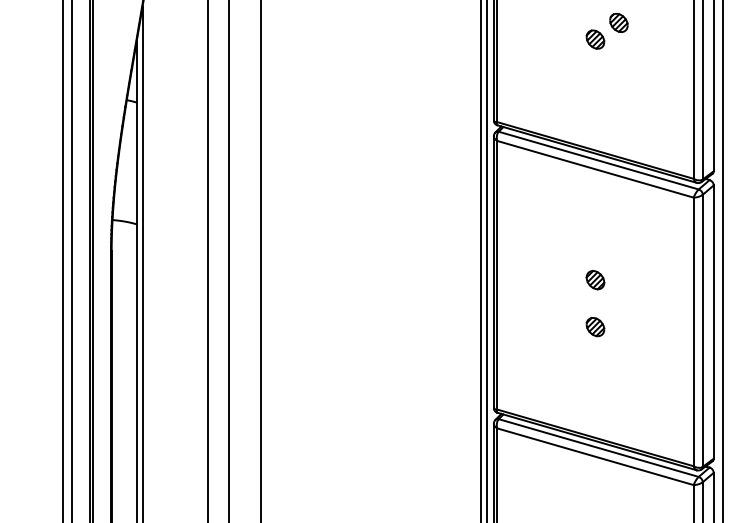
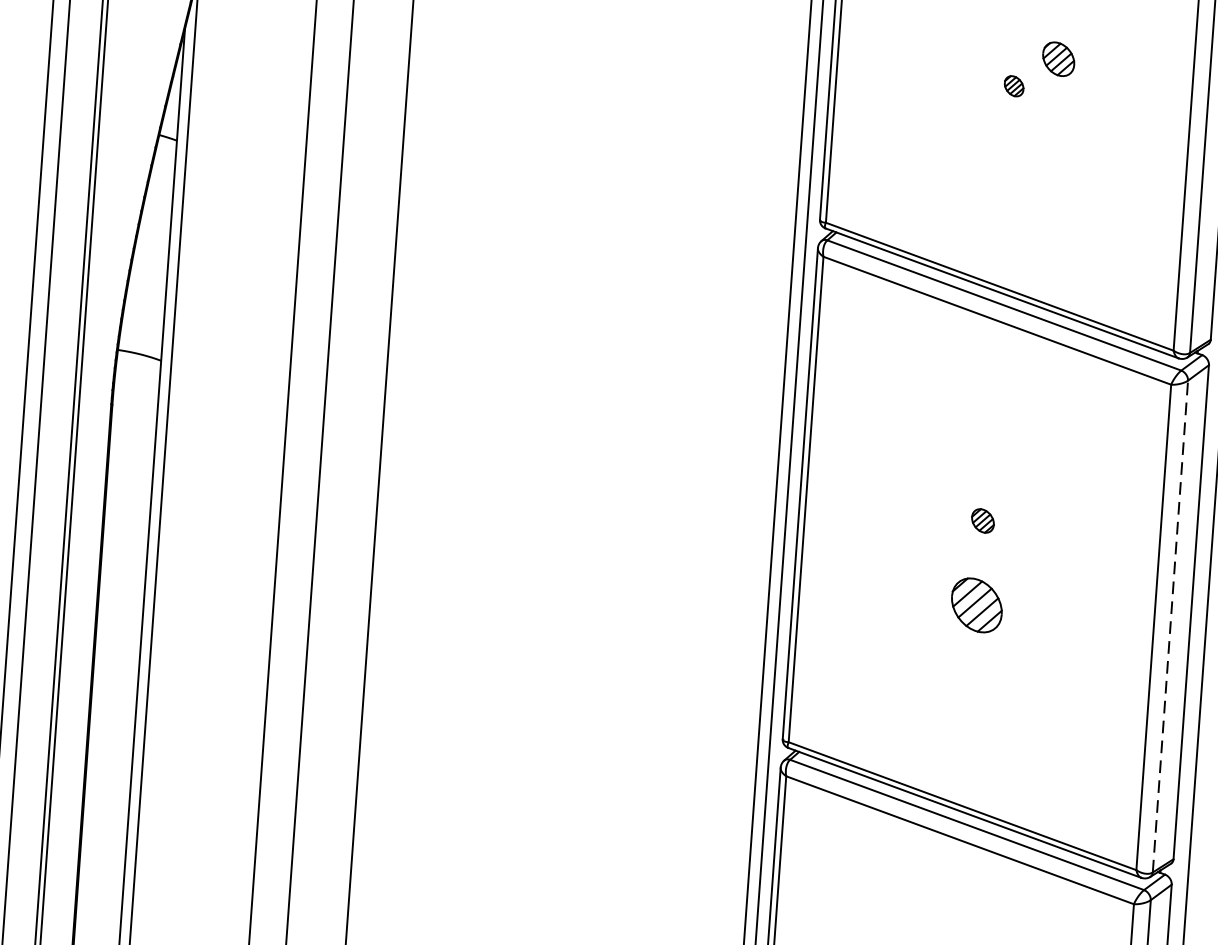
part: (595, 39) -> (1014, 86), size x0.6
part: (595, 279) -> (983, 519), size x0.7
part: (595, 327) -> (976, 606), size x1.6
line: (702, 330) -> (1169, 625), solid -> dashed

